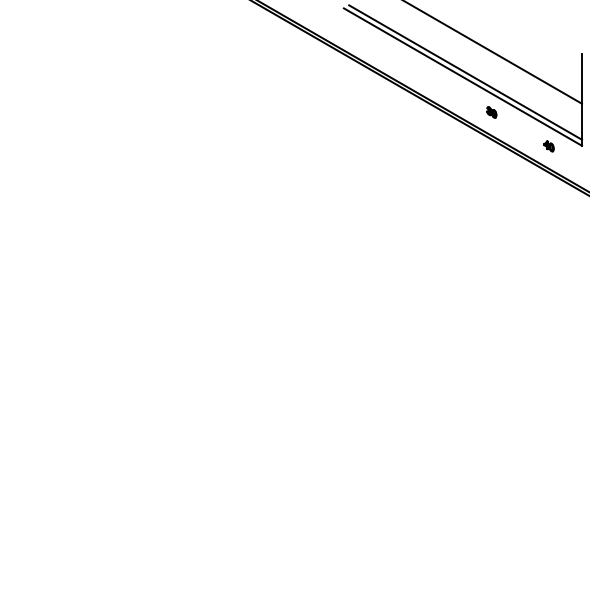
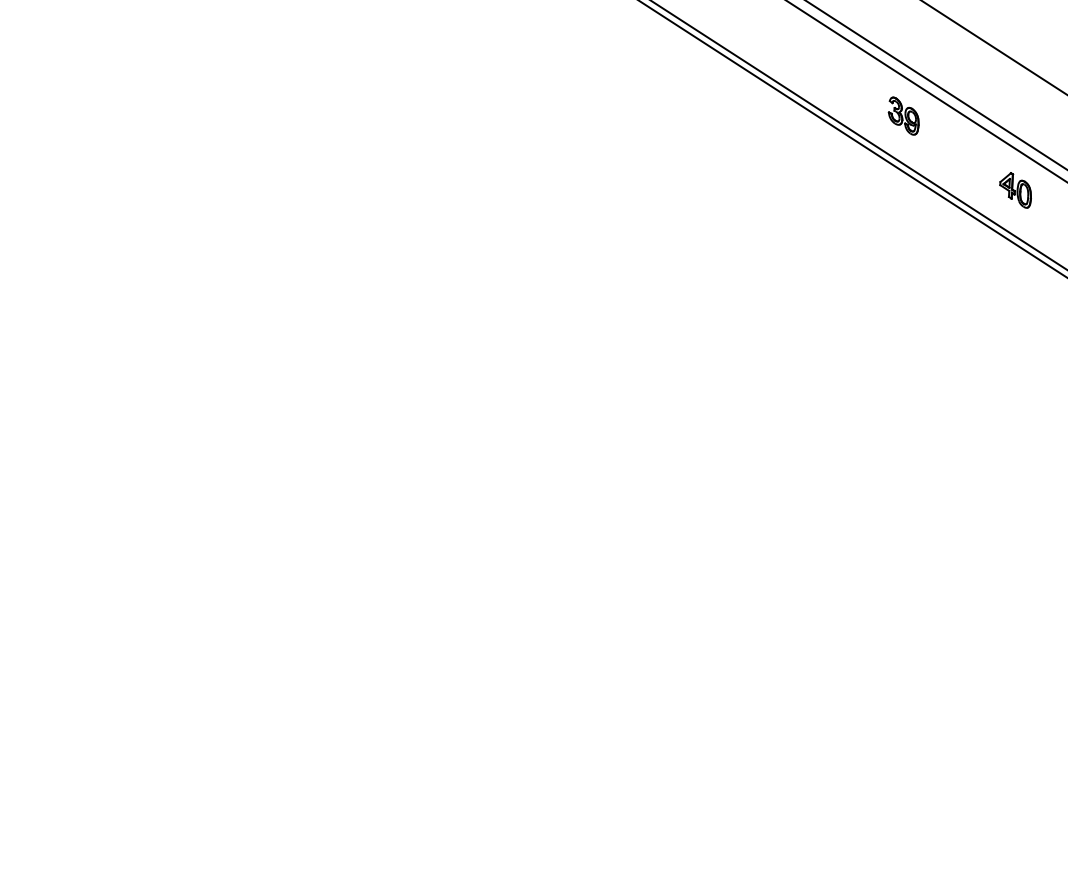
part: (491, 112) -> (903, 115), size x1.67
part: (548, 146) -> (1014, 190), size x1.67

